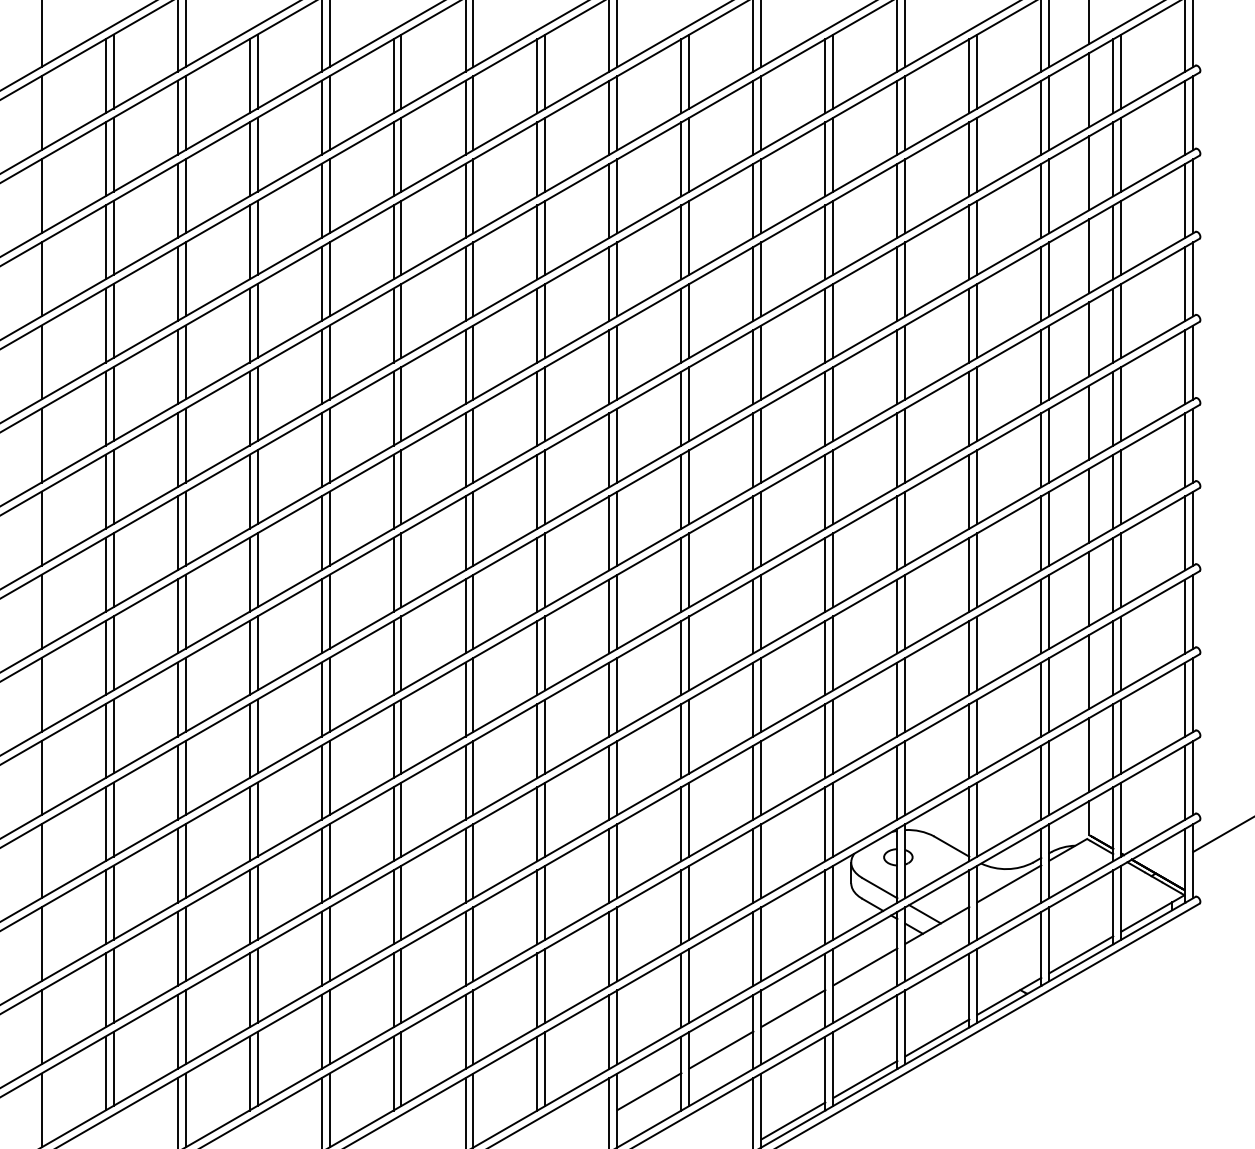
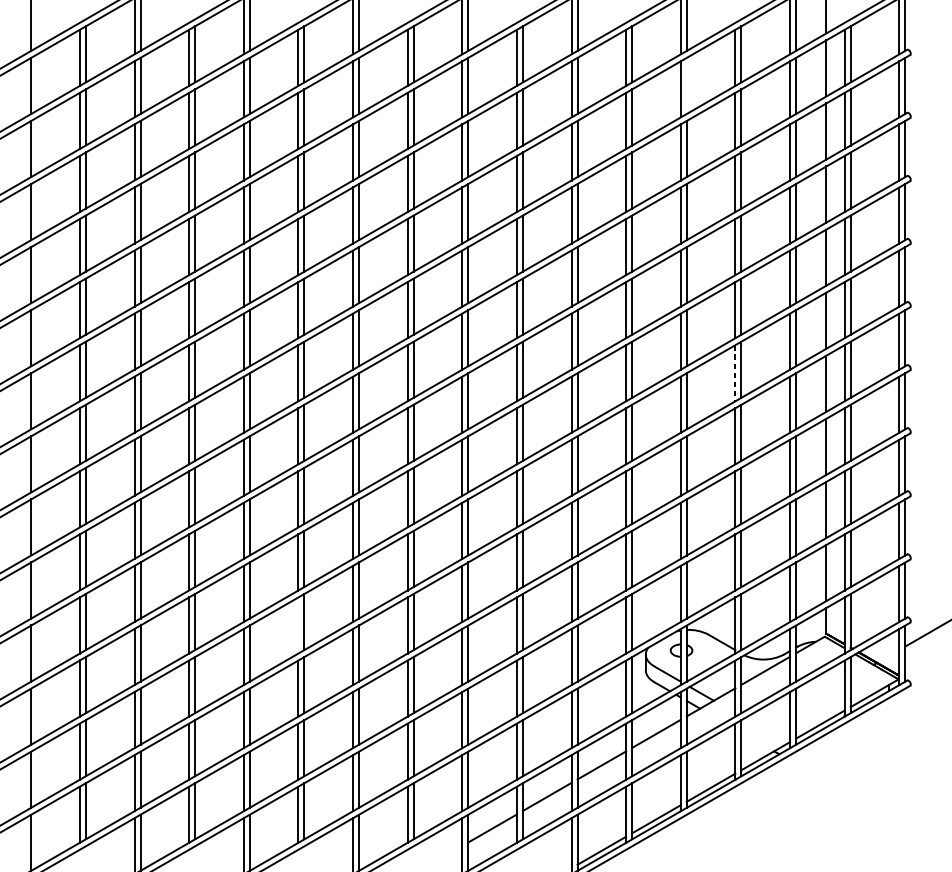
line: (905, 113) -> (686, 86), removed
line: (969, 491) -> (735, 373), solid -> dashed
line: (393, 824) -> (298, 625), removed

